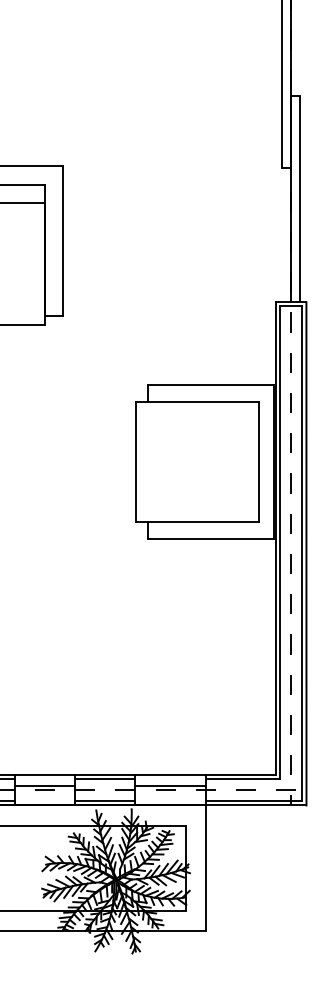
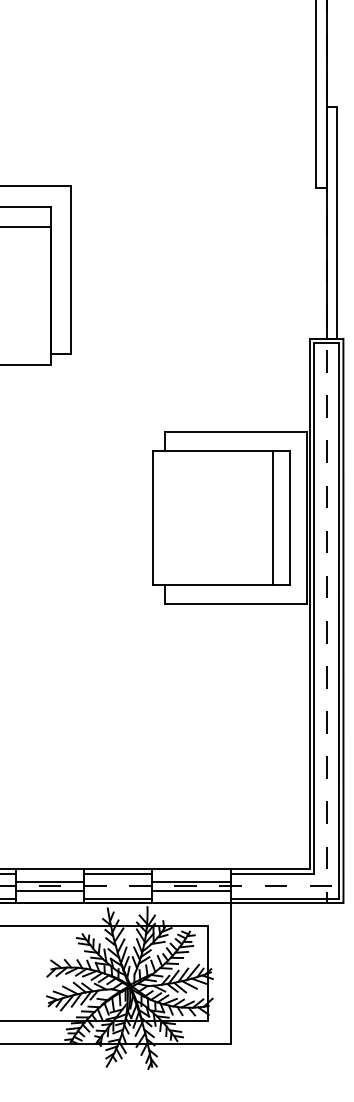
line: (243, 461) -> (272, 517), added
line: (44, 794) -> (49, 890), added
line: (170, 794) -> (190, 890), added

